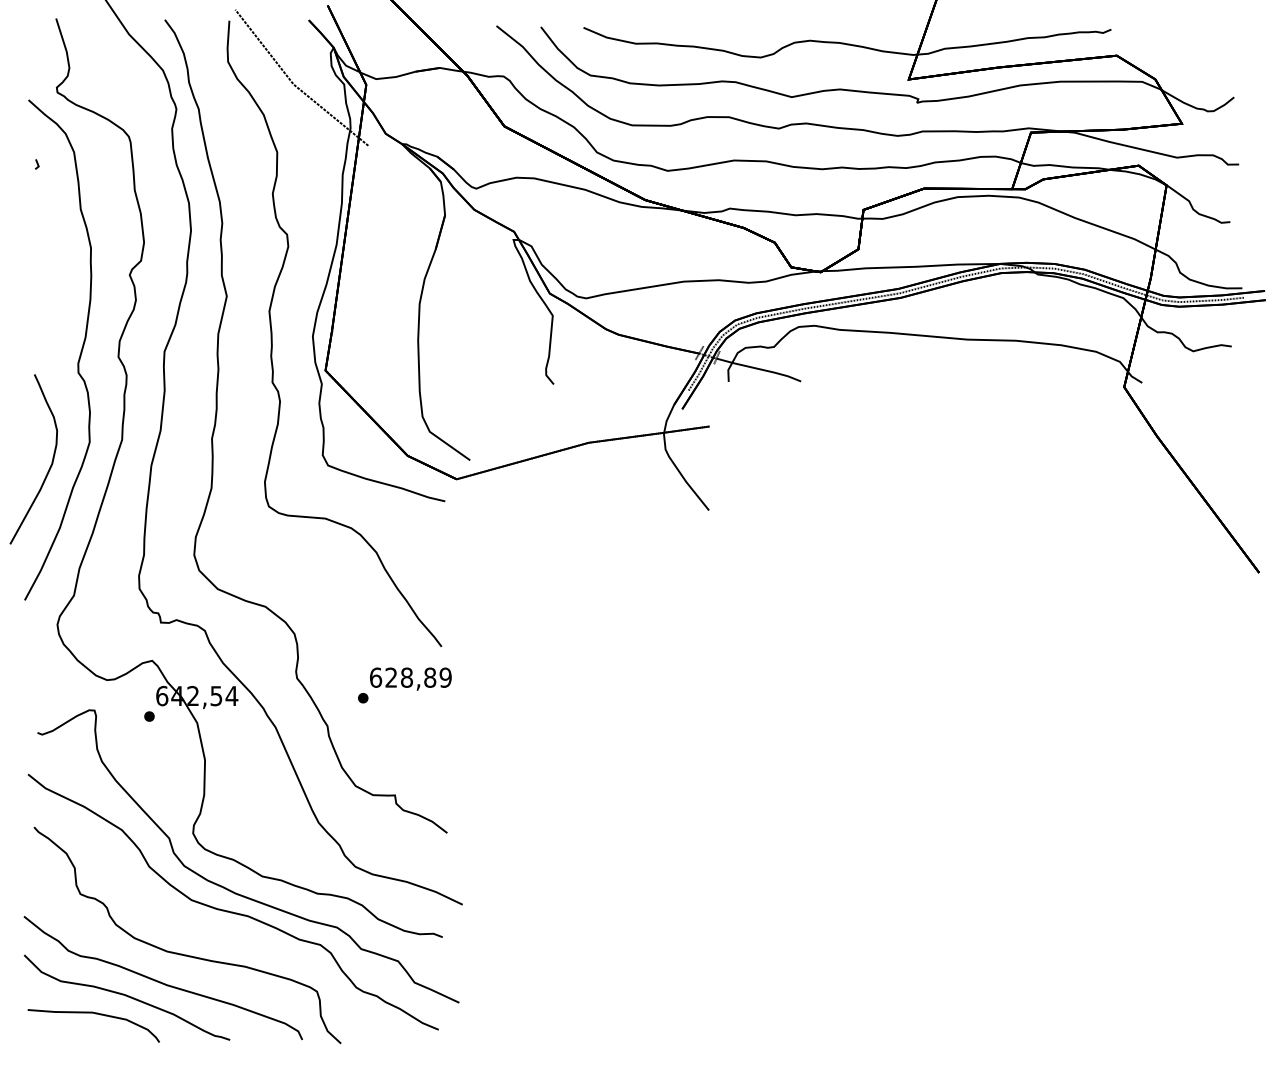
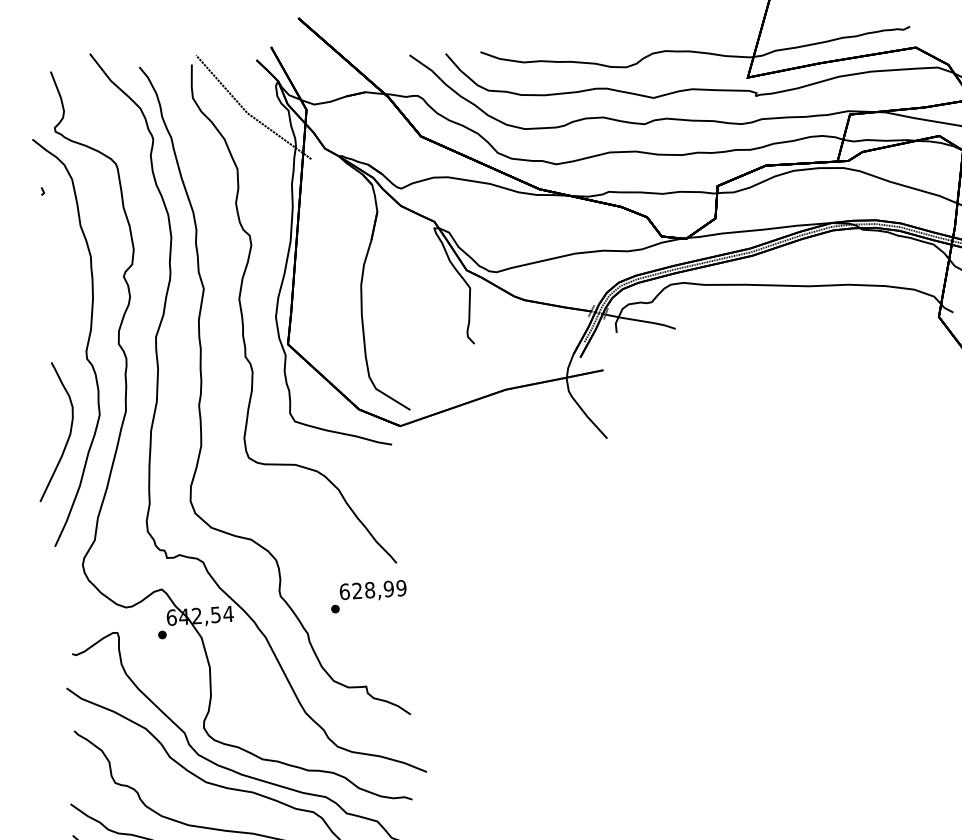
text: (430, 677) -> (389, 588), 628,89 -> 628,99

